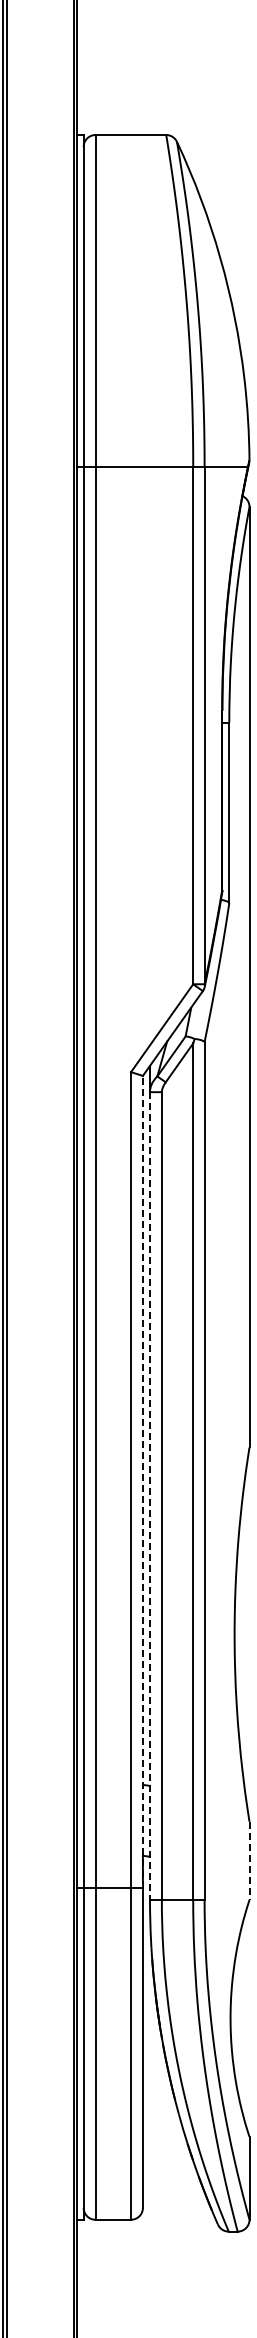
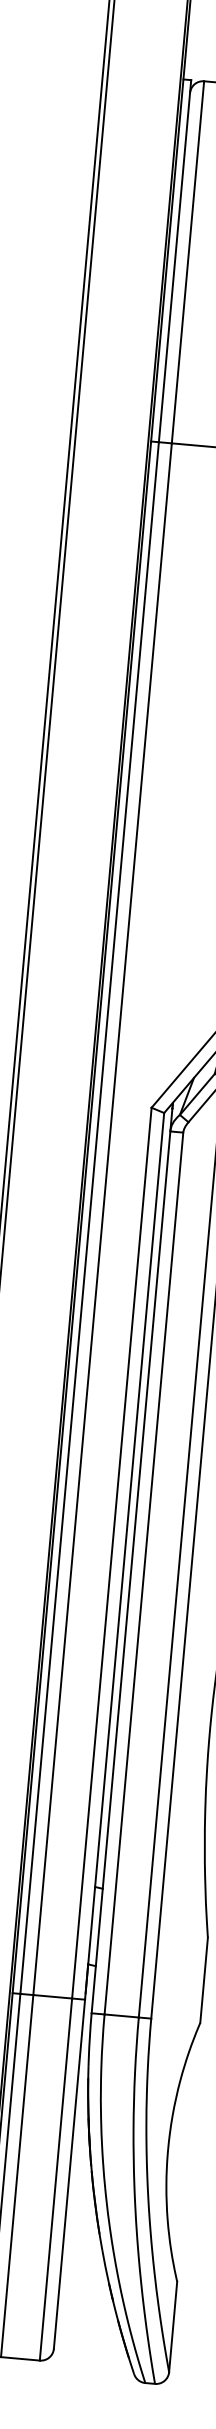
line: (142, 1481) -> (124, 1555), dashed -> solid
line: (150, 1496) -> (131, 1572), dashed -> solid
line: (249, 1861) -> (204, 1981), dashed -> solid

